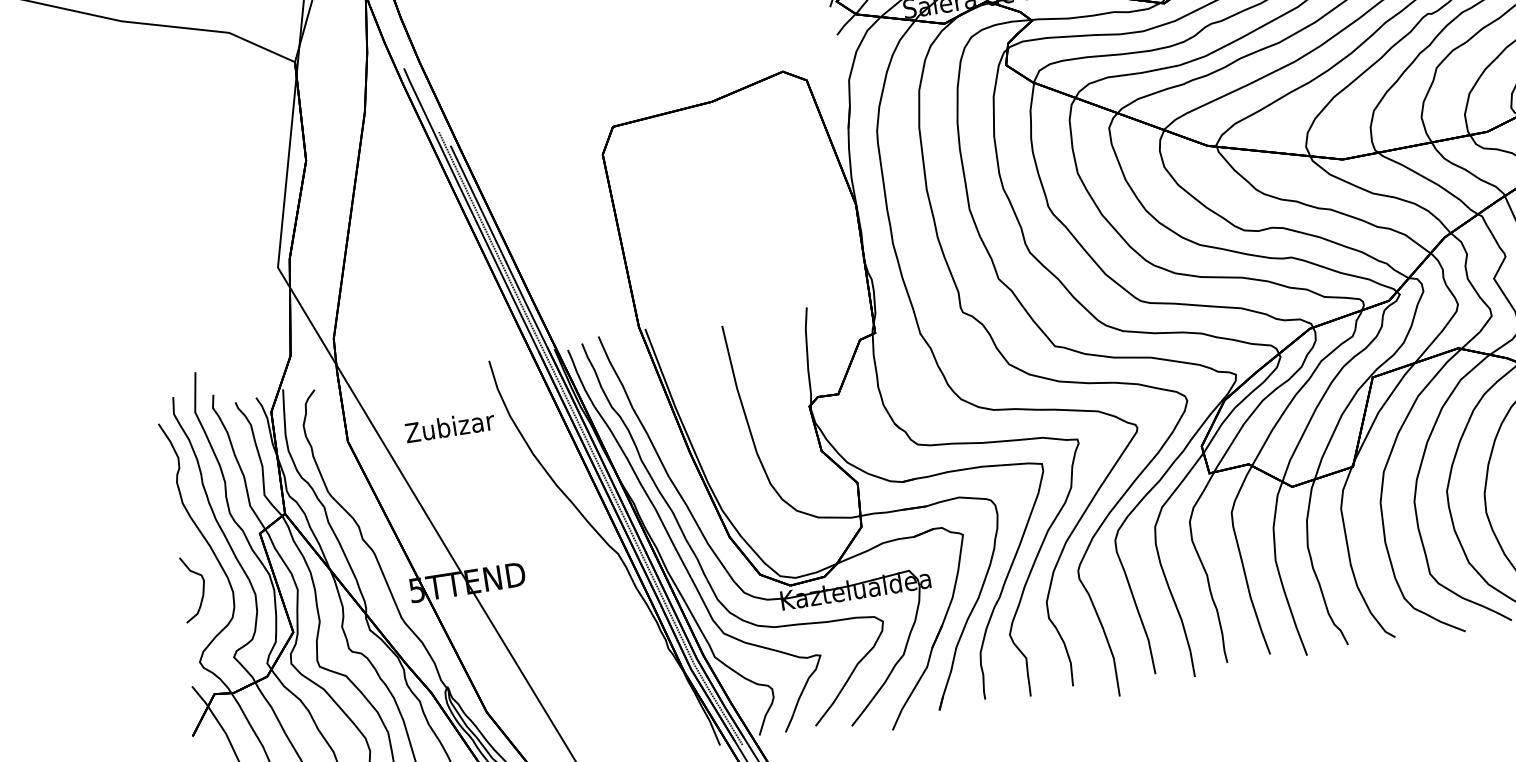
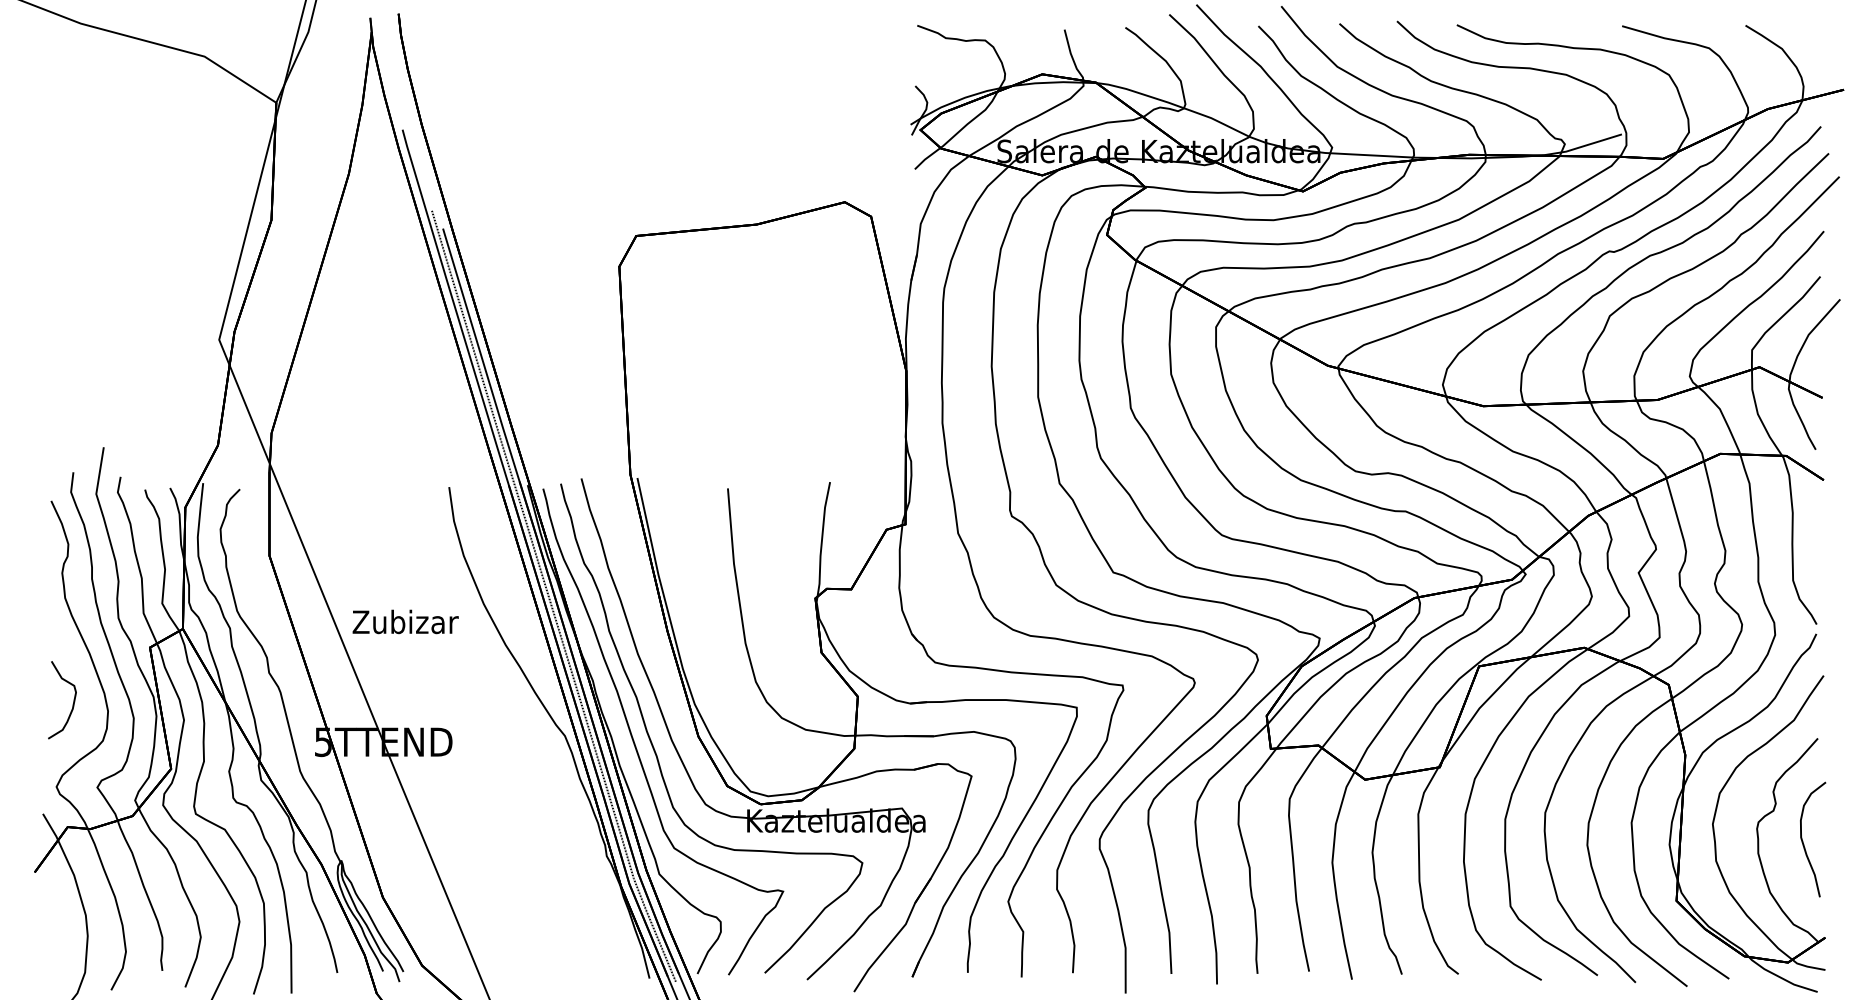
text: (449, 426) -> (405, 621), moved

